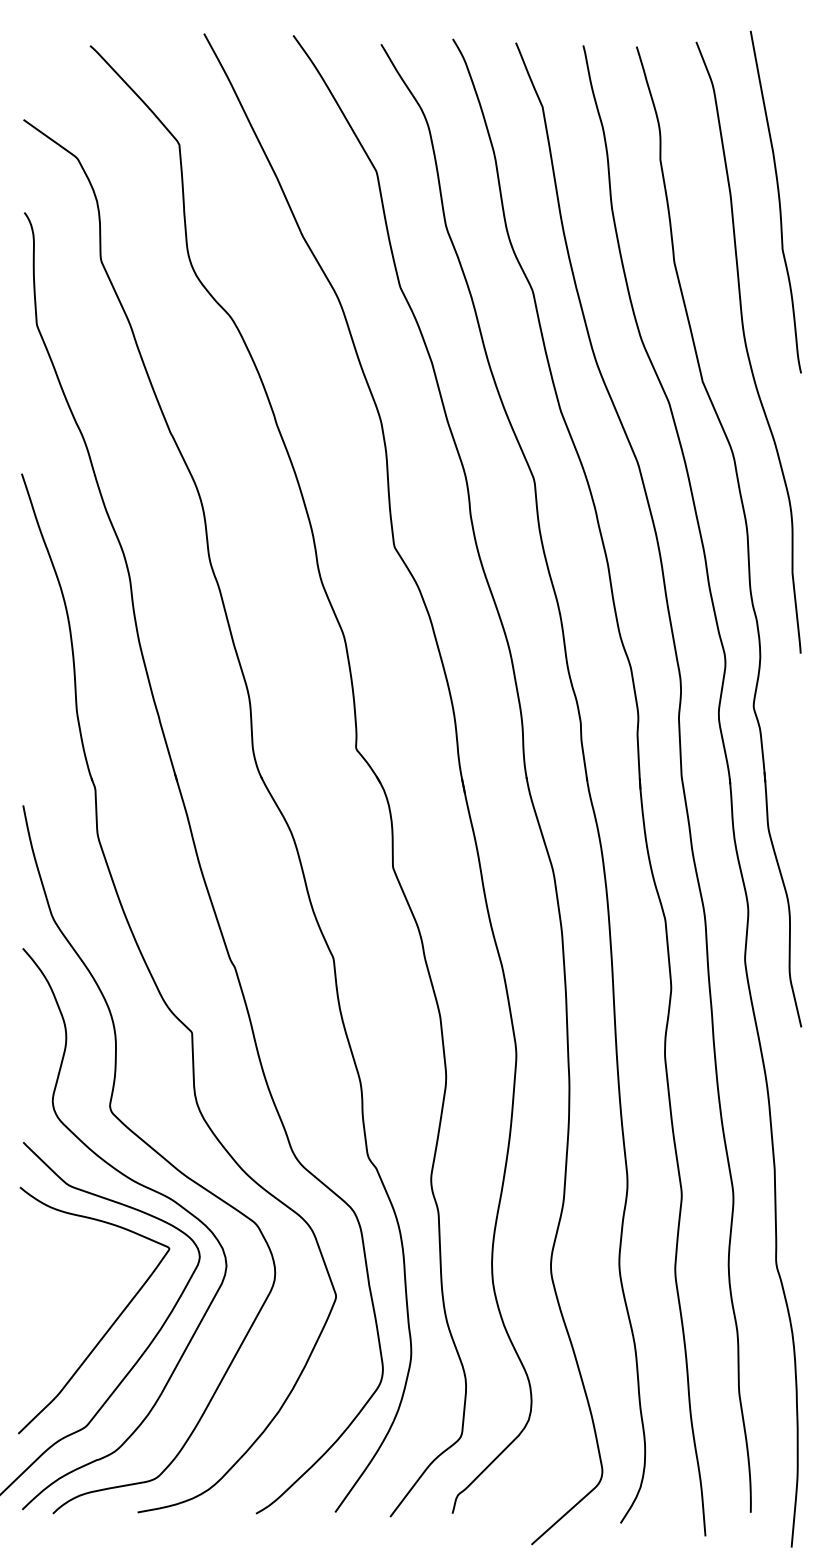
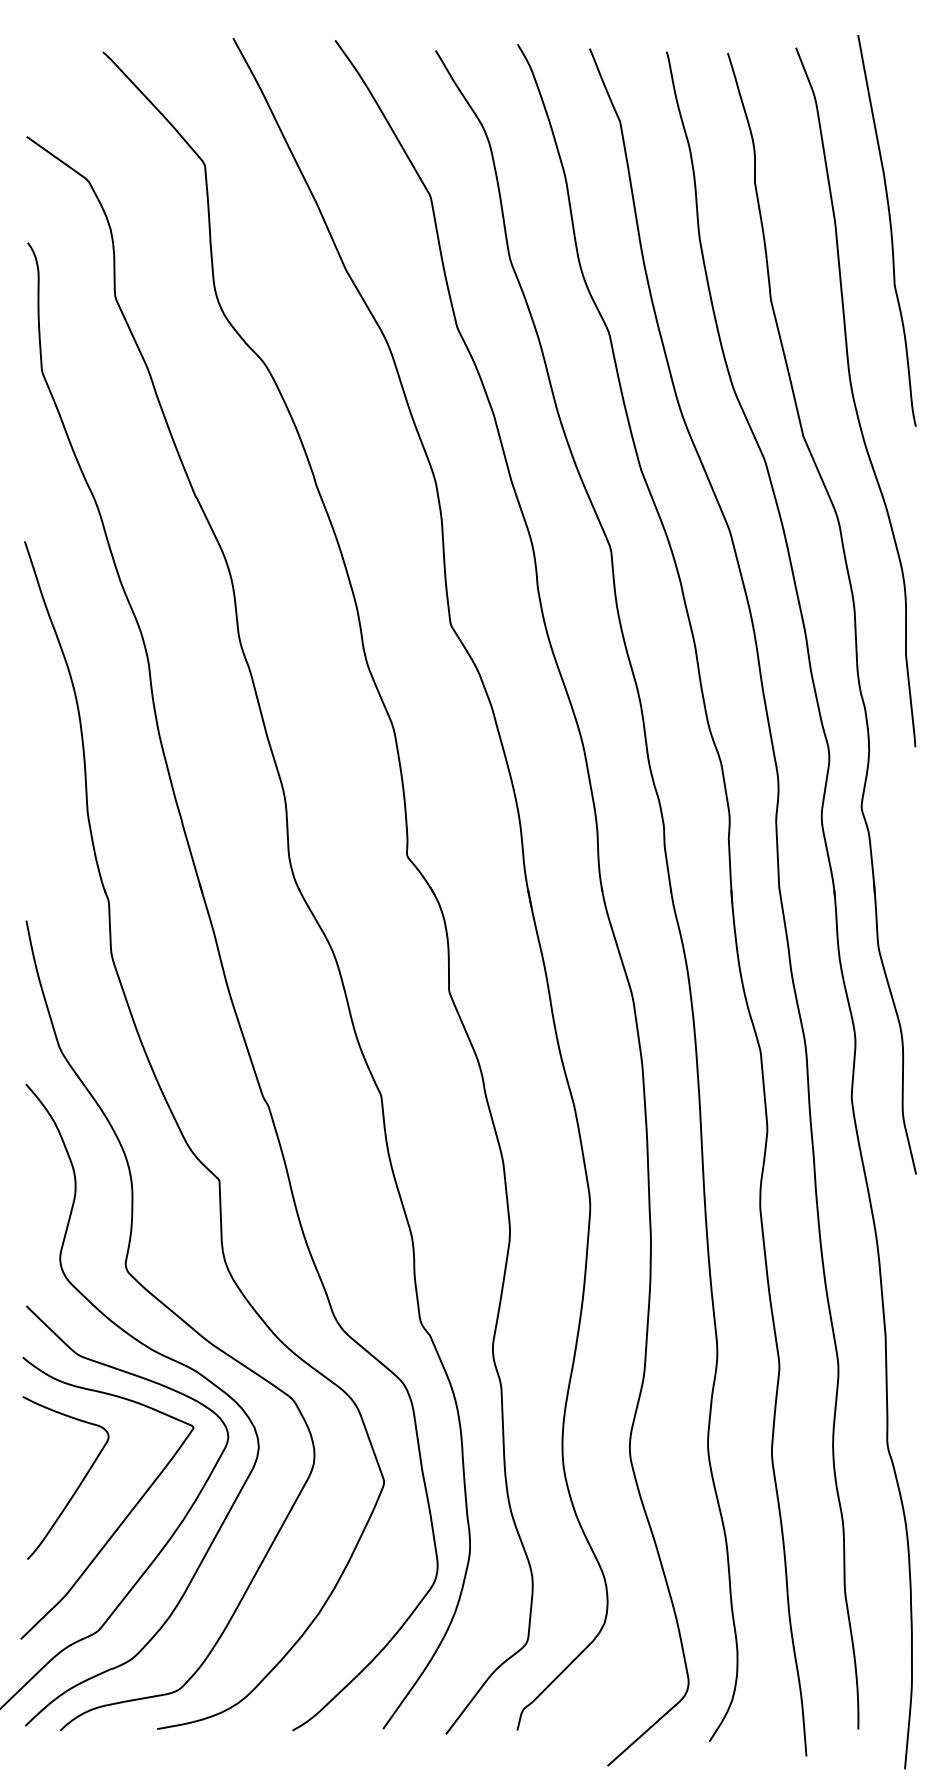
curve: (68, 1299) -> (78, 1485), added

